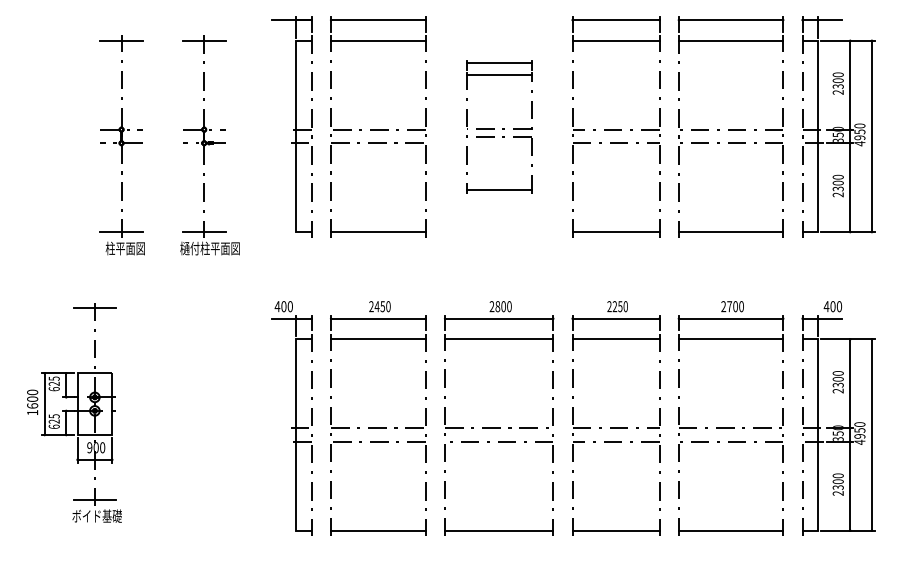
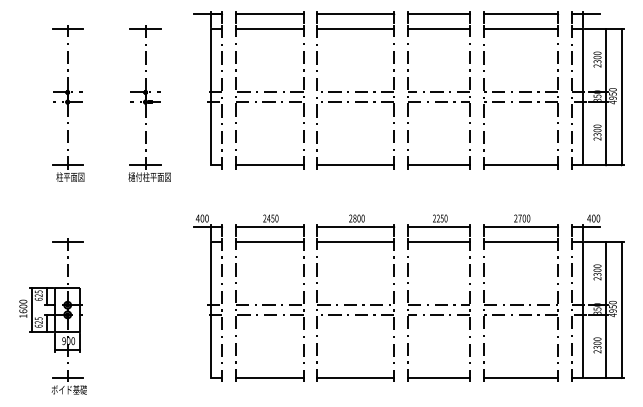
part: (498, 126) -> (355, 90), size x1.67
part: (122, 145) -> (68, 103), moved
part: (73, 413) -> (52, 316), moved

